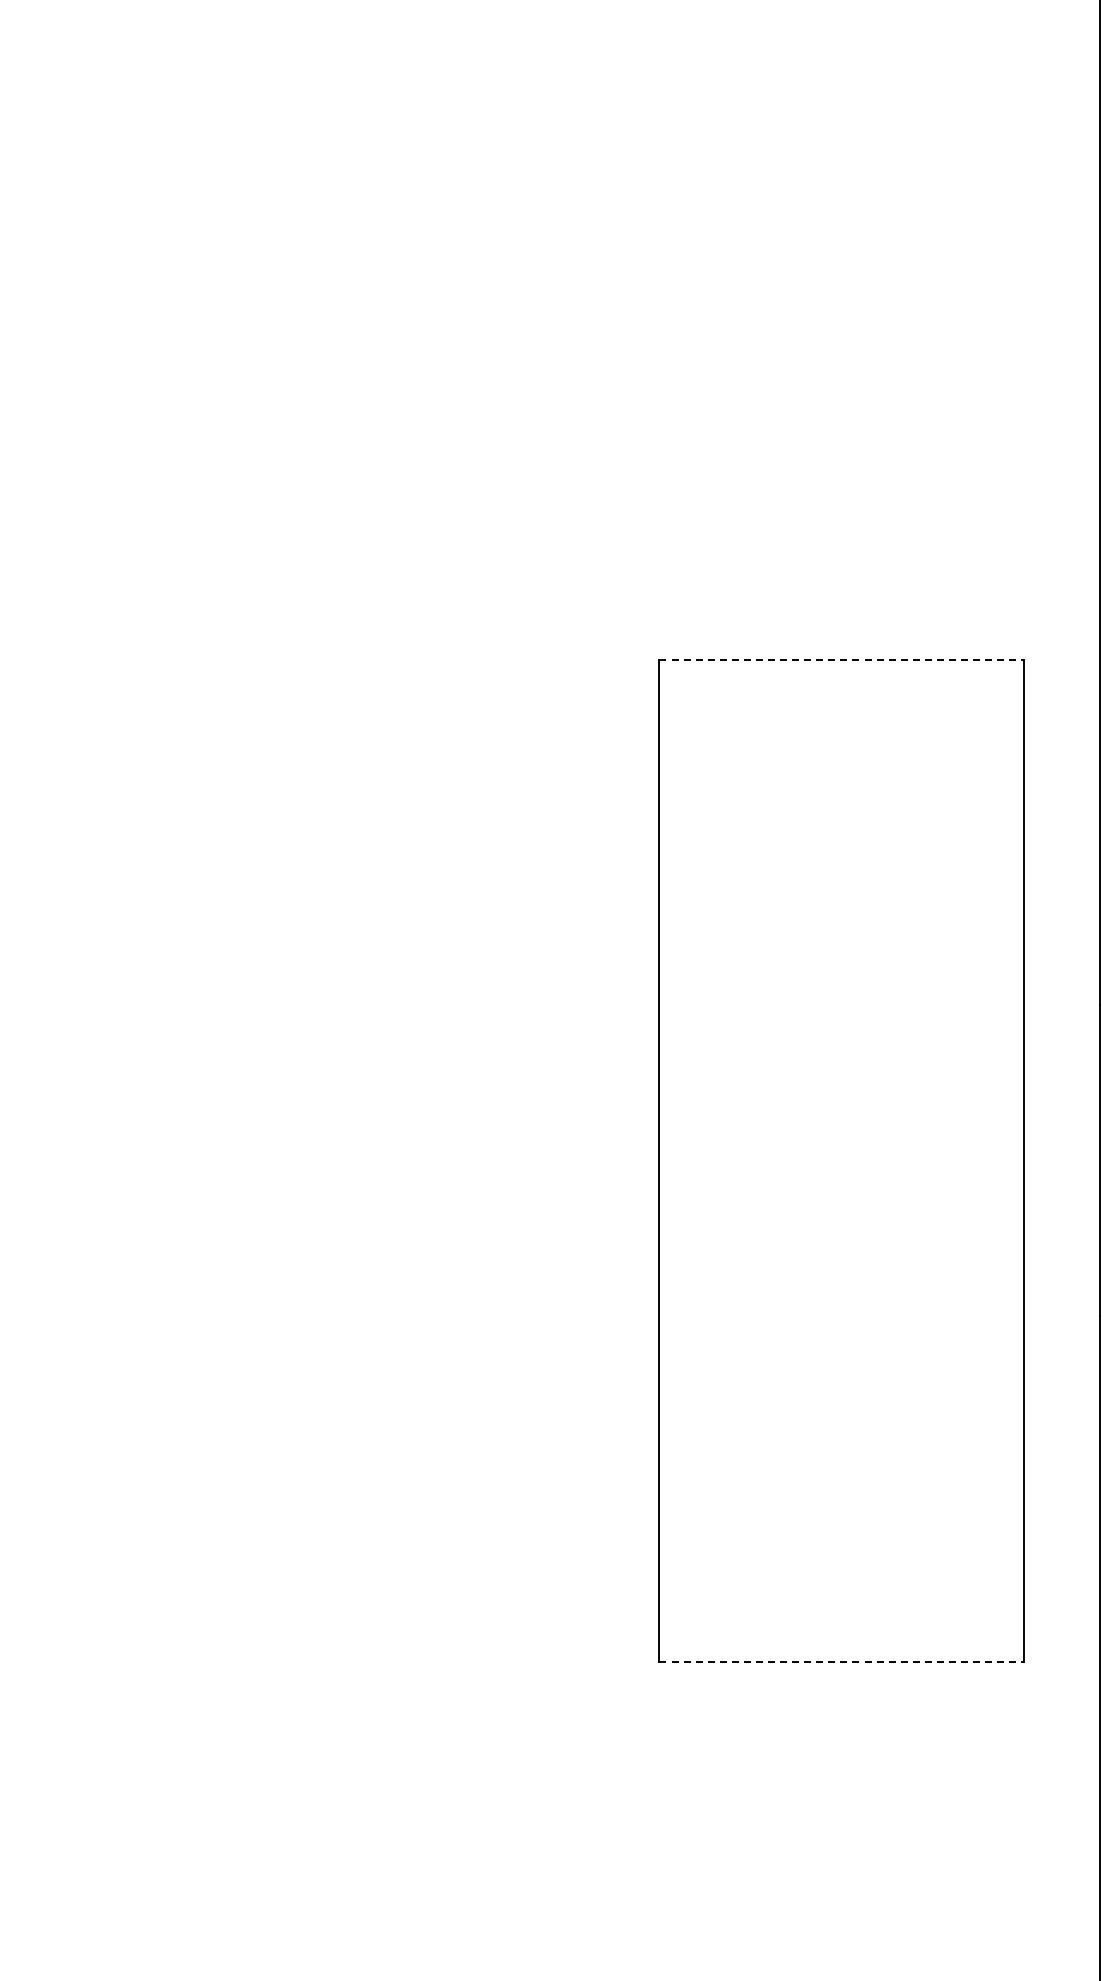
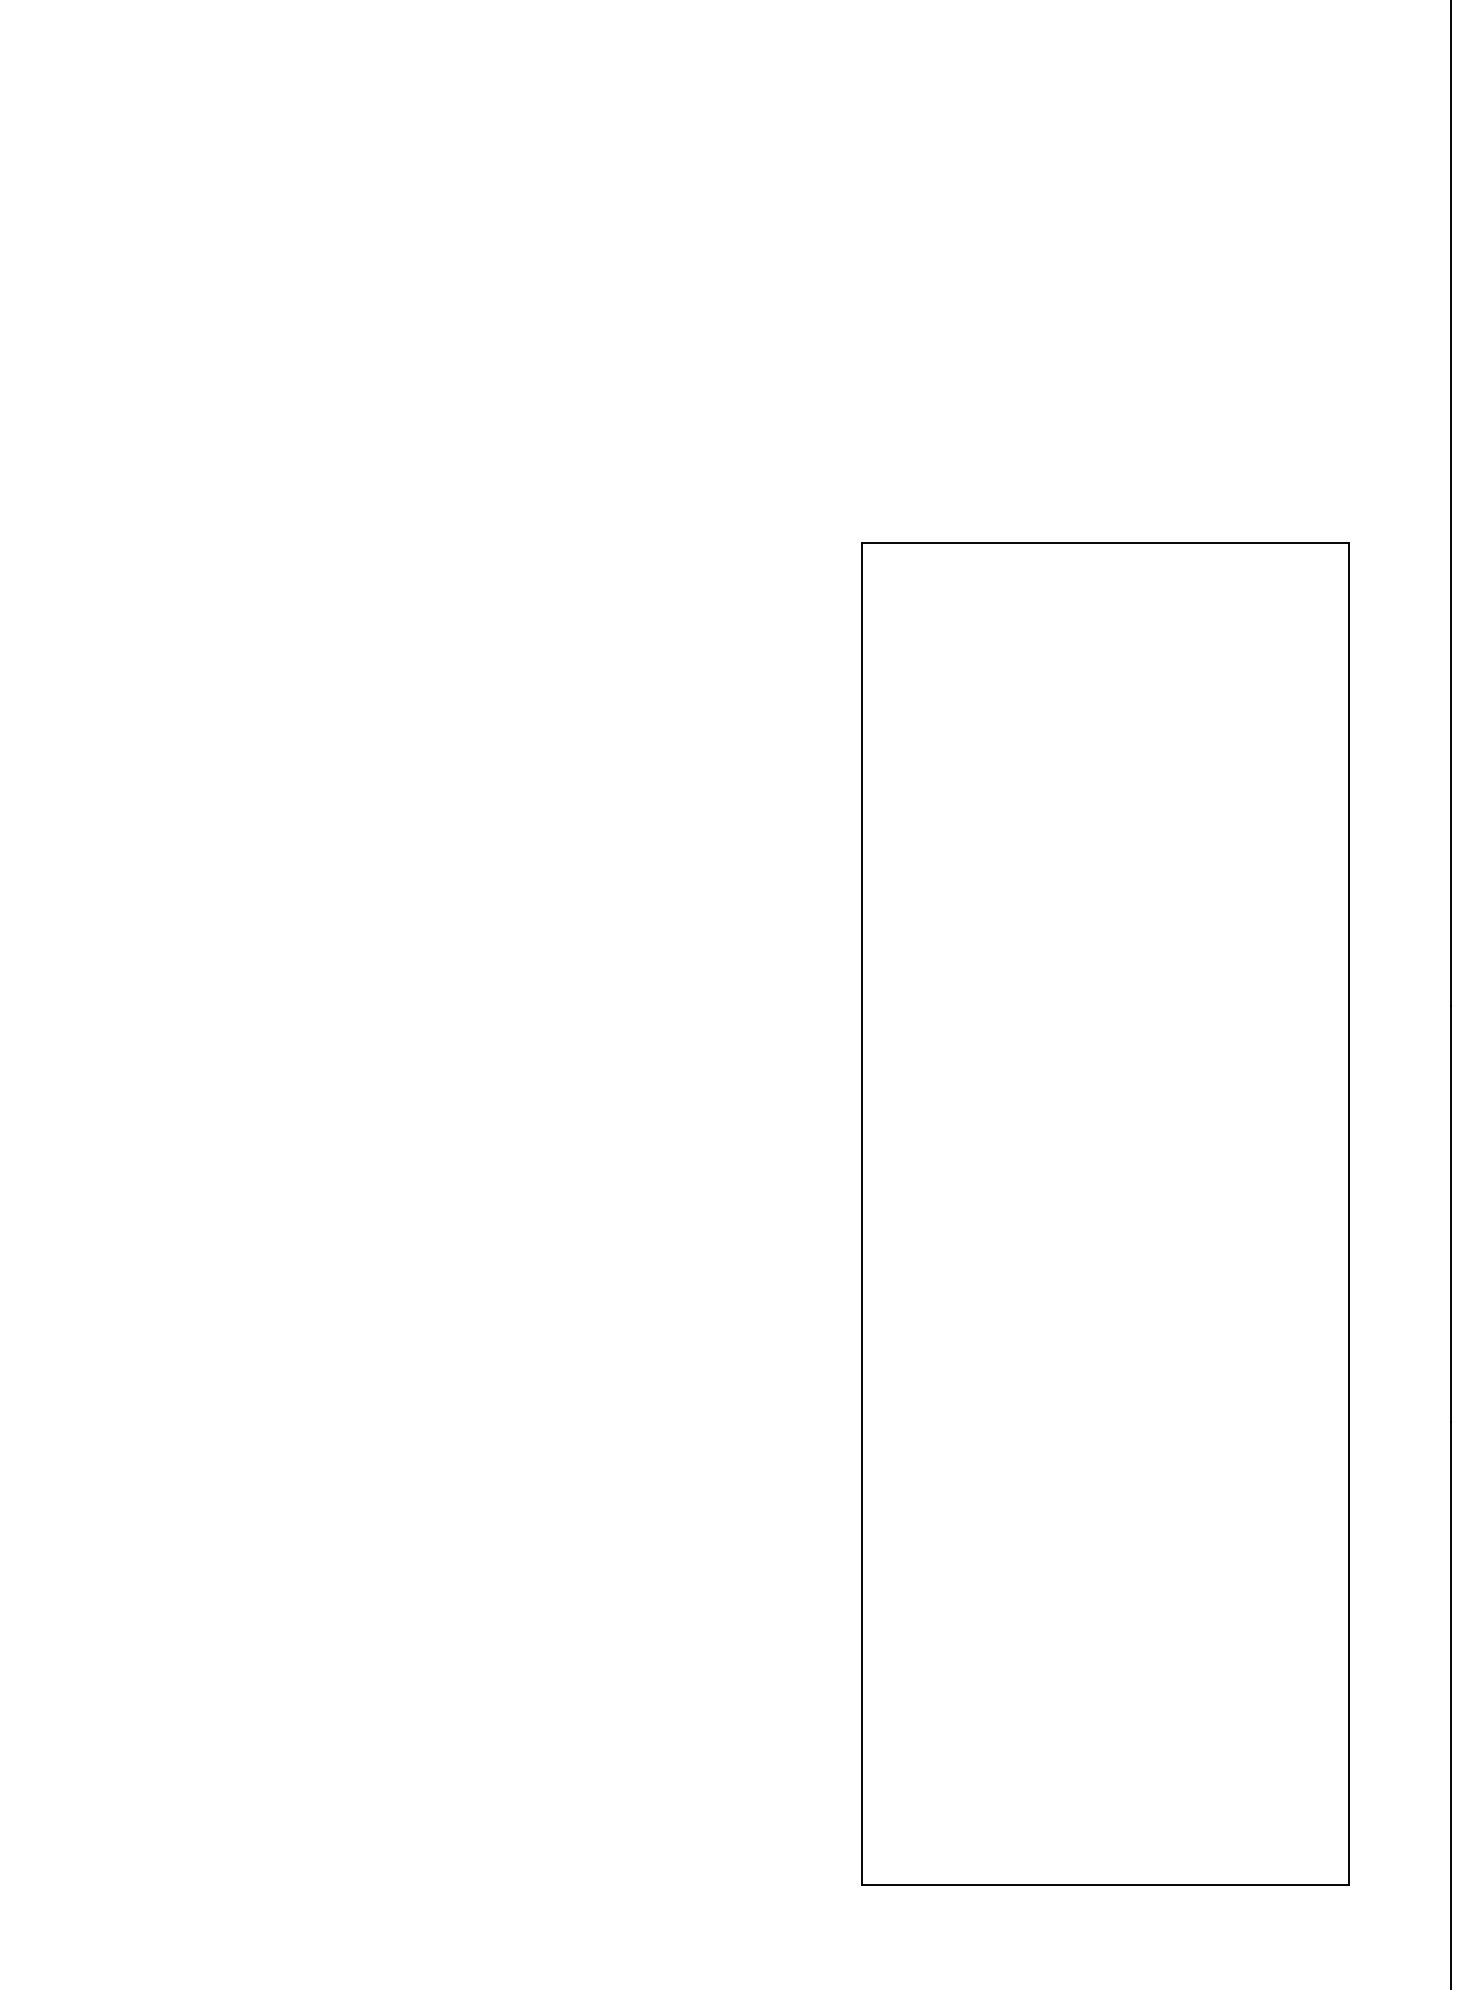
line: (842, 659) -> (1106, 543), dashed -> solid
line: (842, 1662) -> (1106, 1885), dashed -> solid

